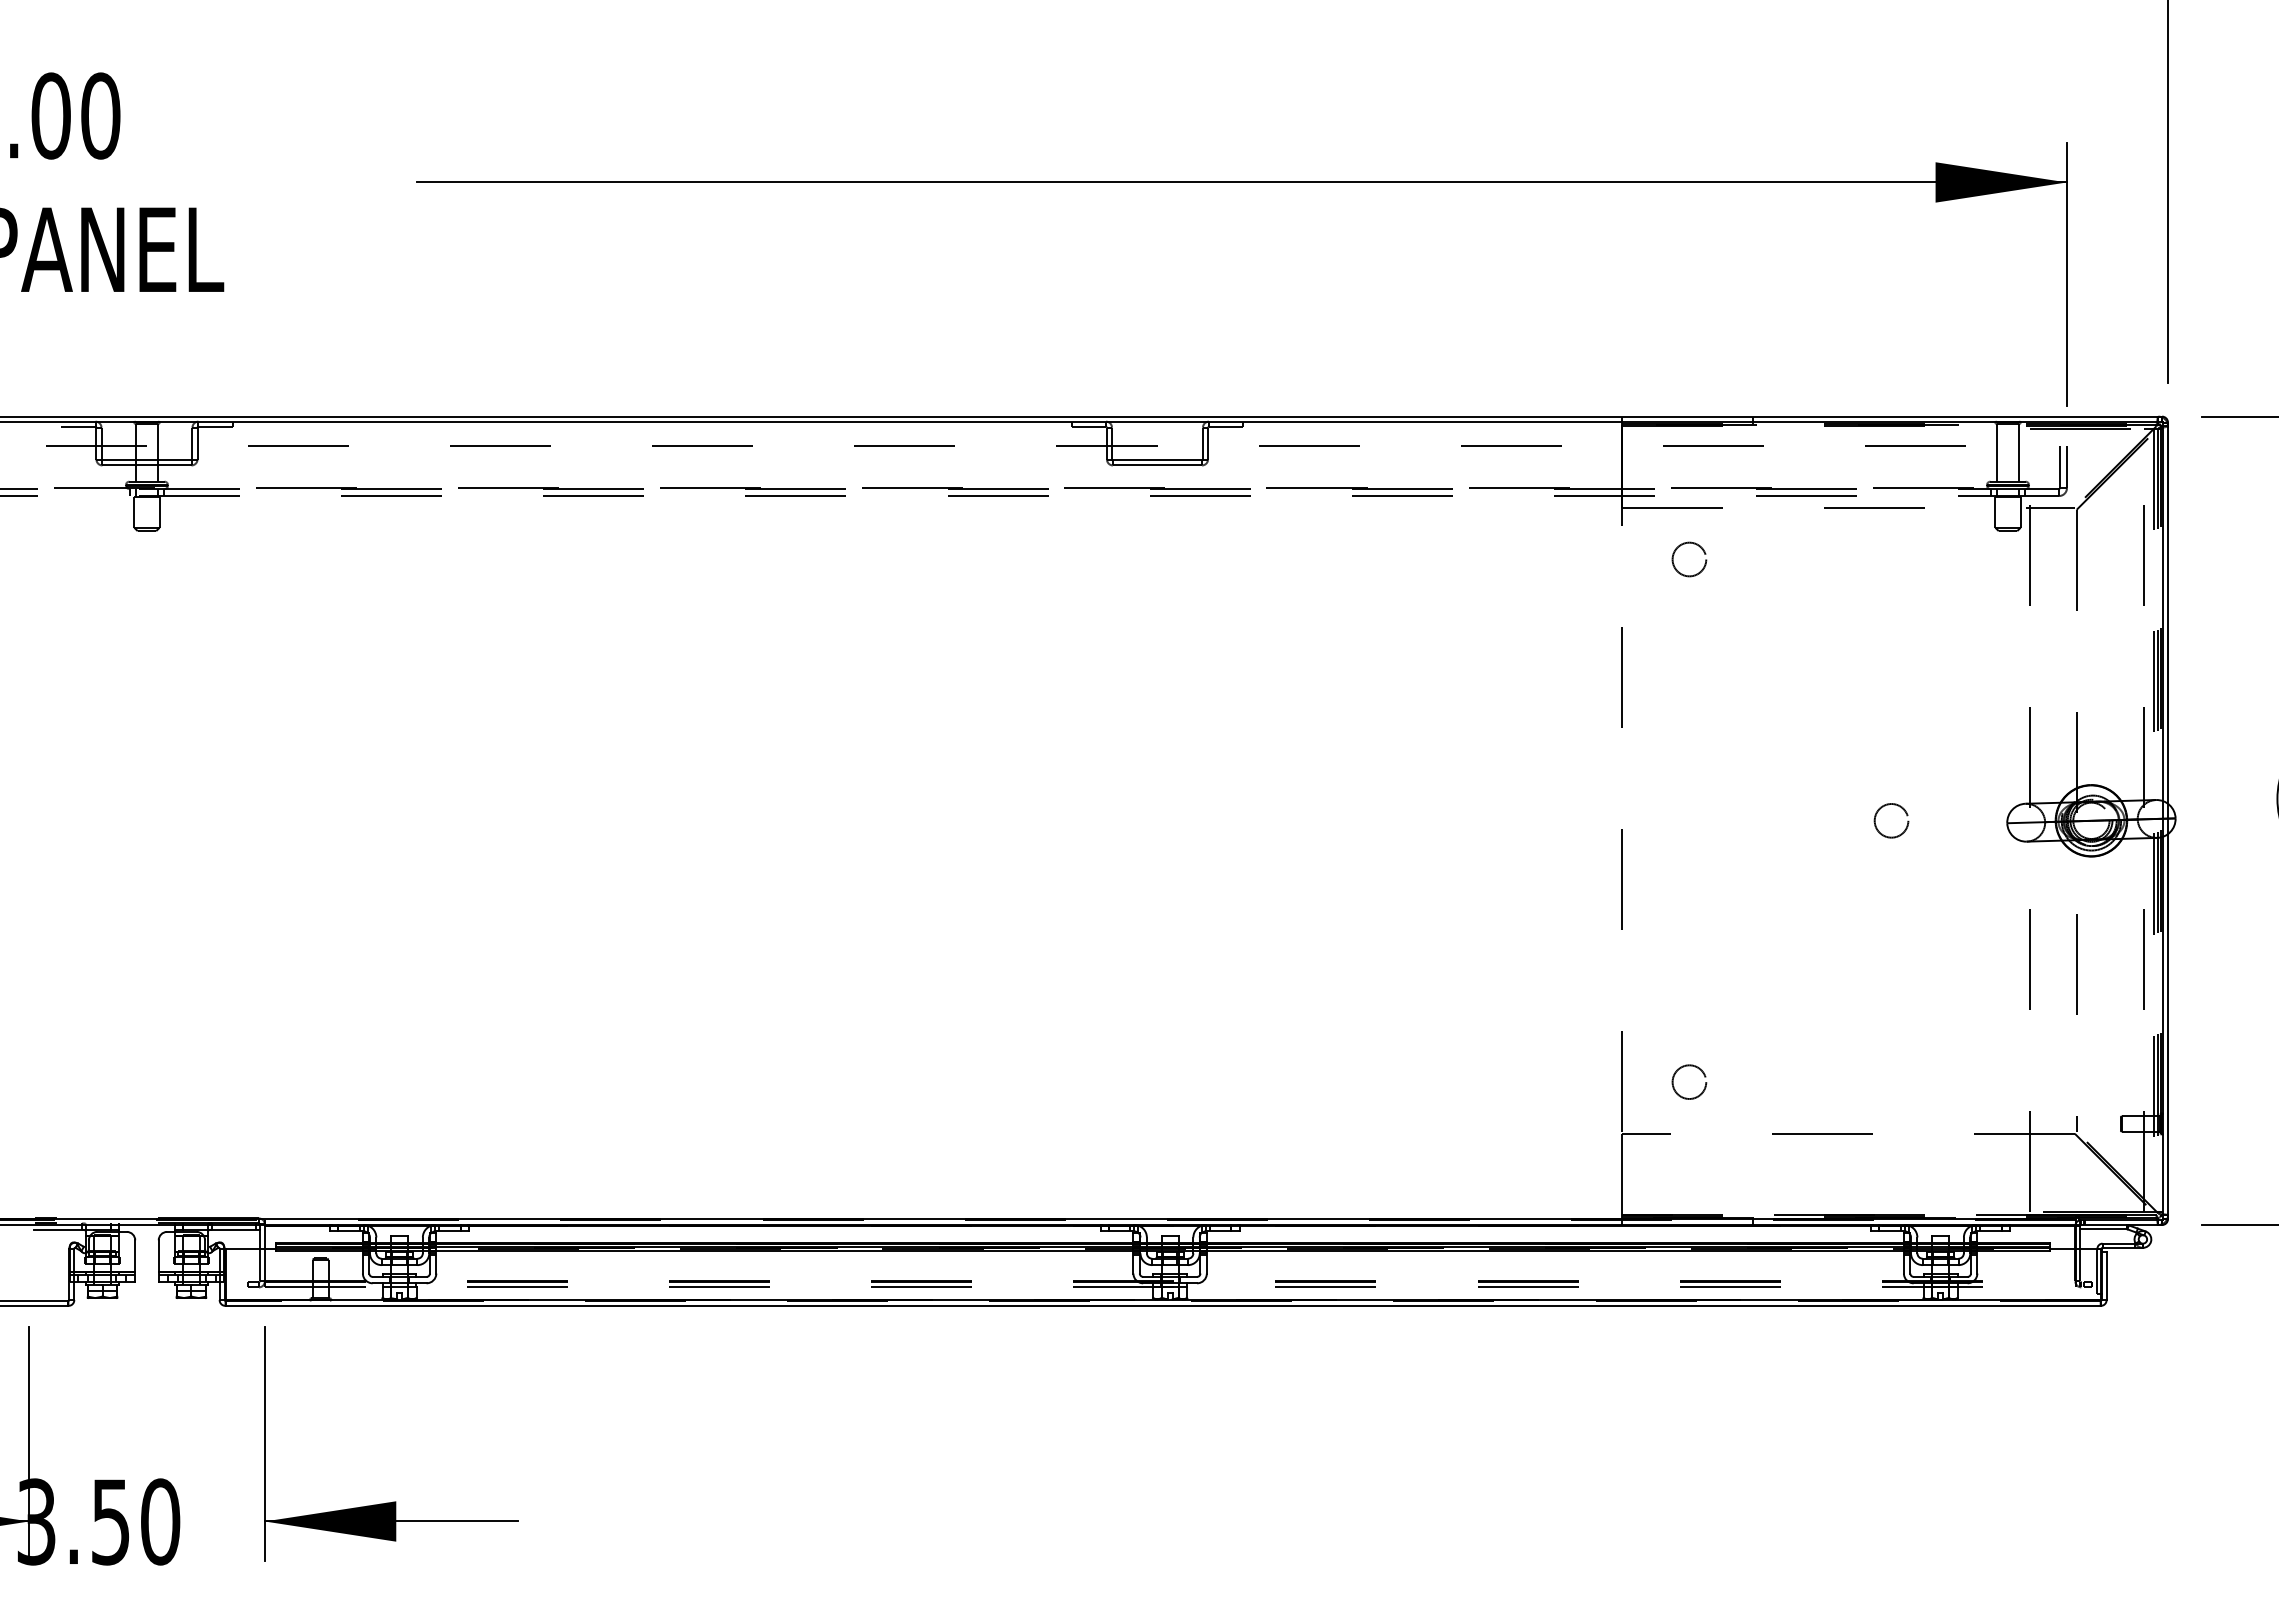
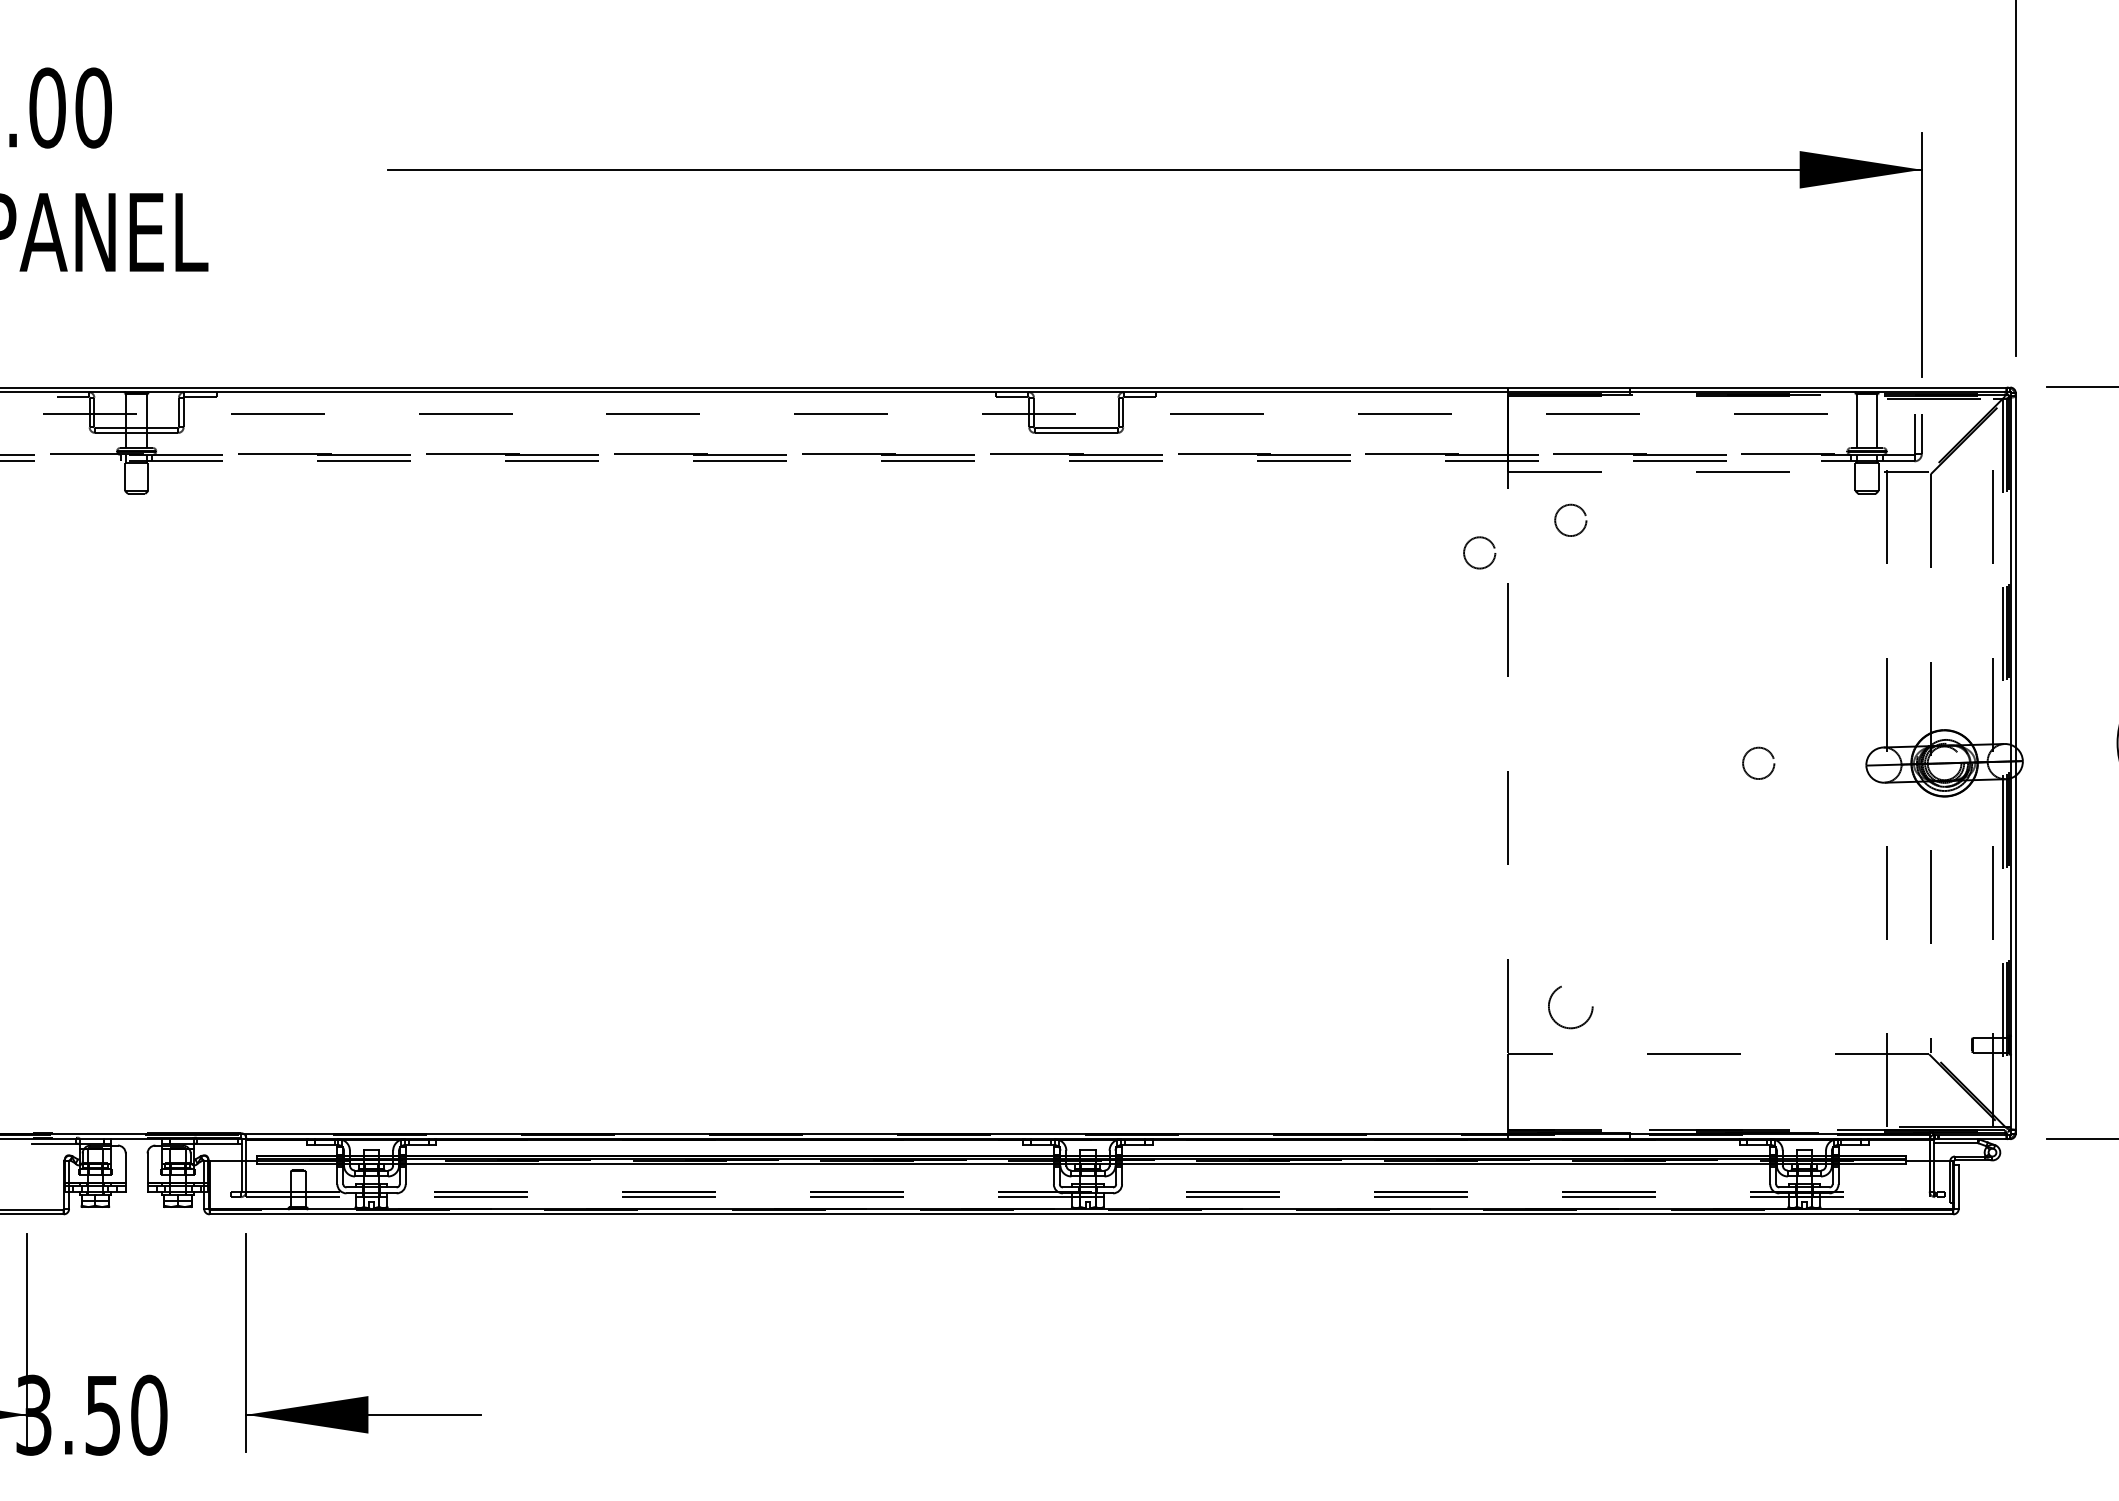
circle: (1591, 594) -> (1479, 552), added
circle: (1689, 1081) -> (1570, 1005), size x1.4

